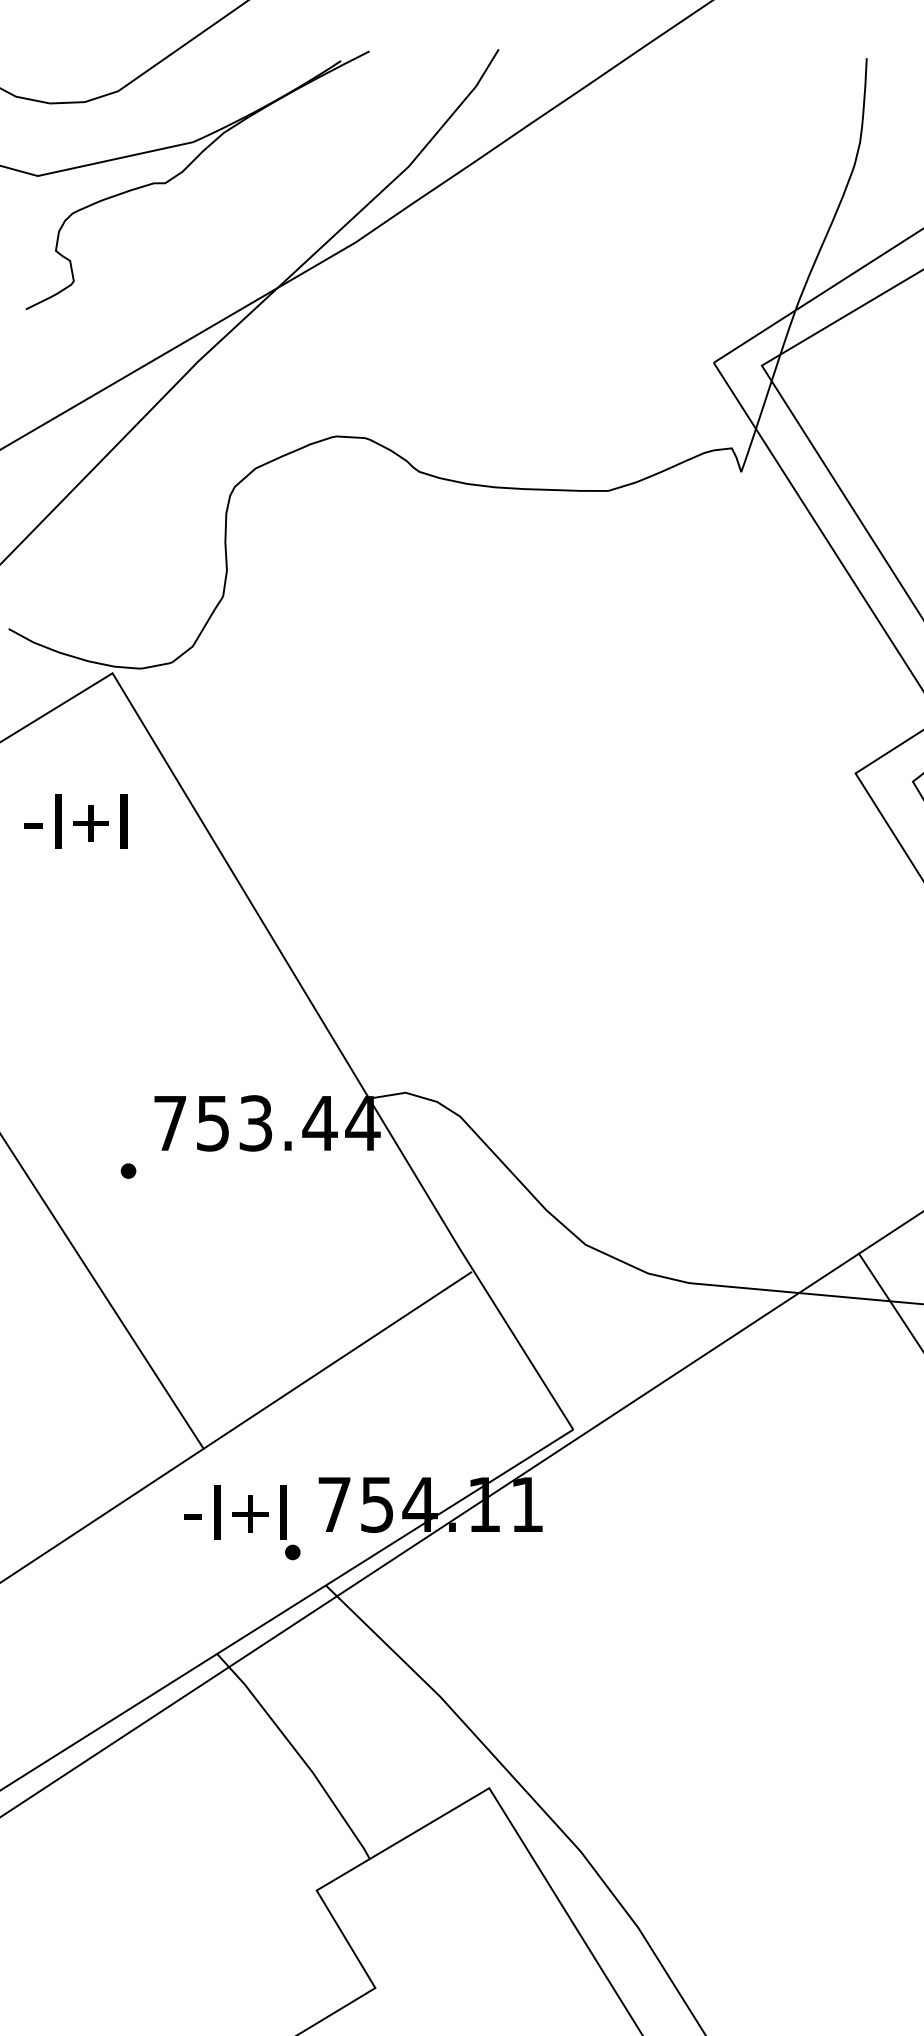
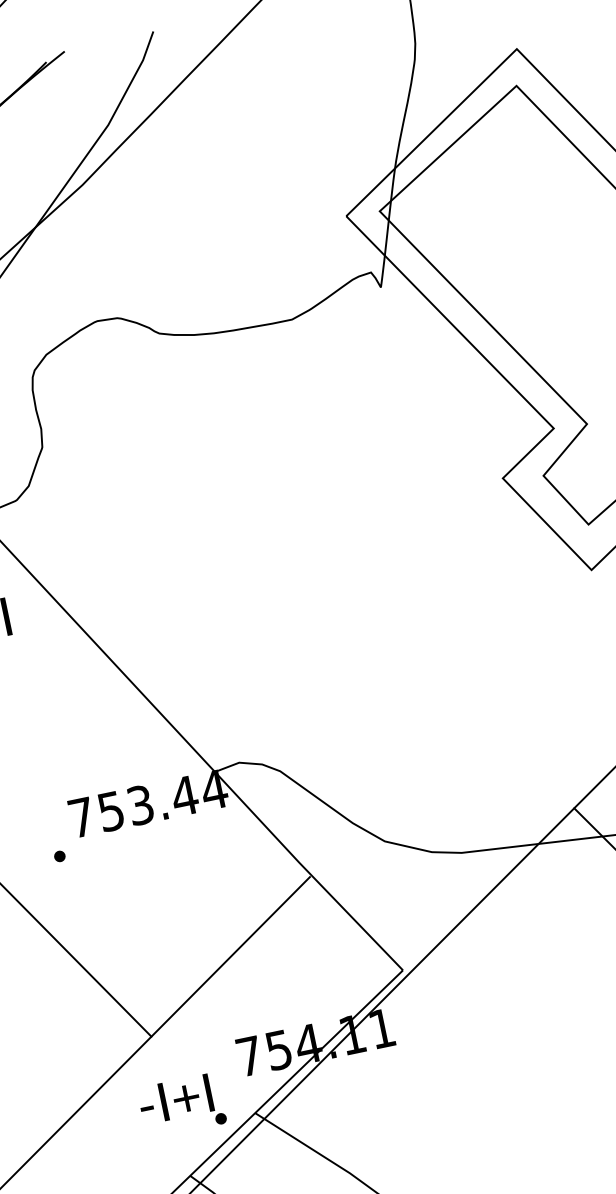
part: (242, 1522) -> (182, 1105), moved

